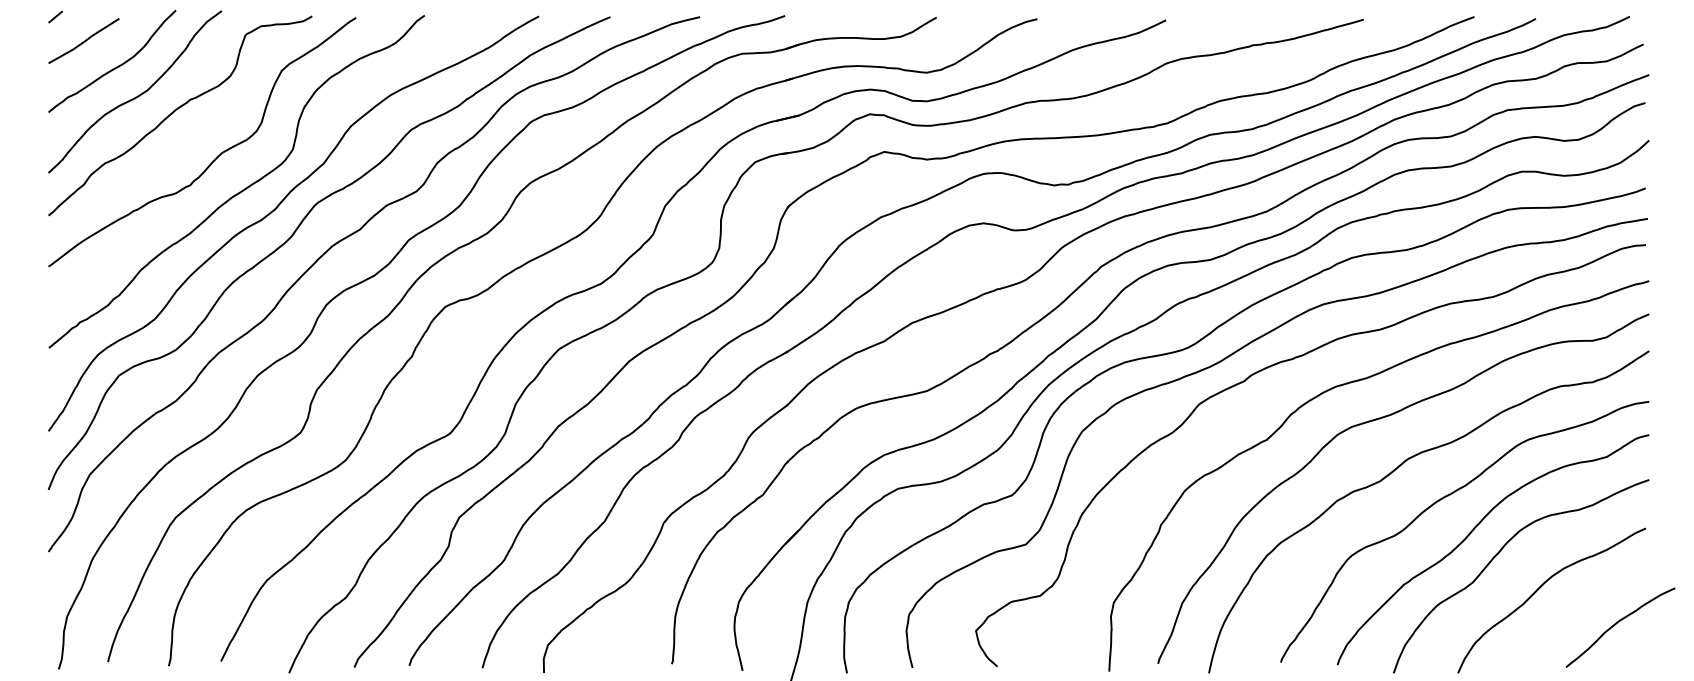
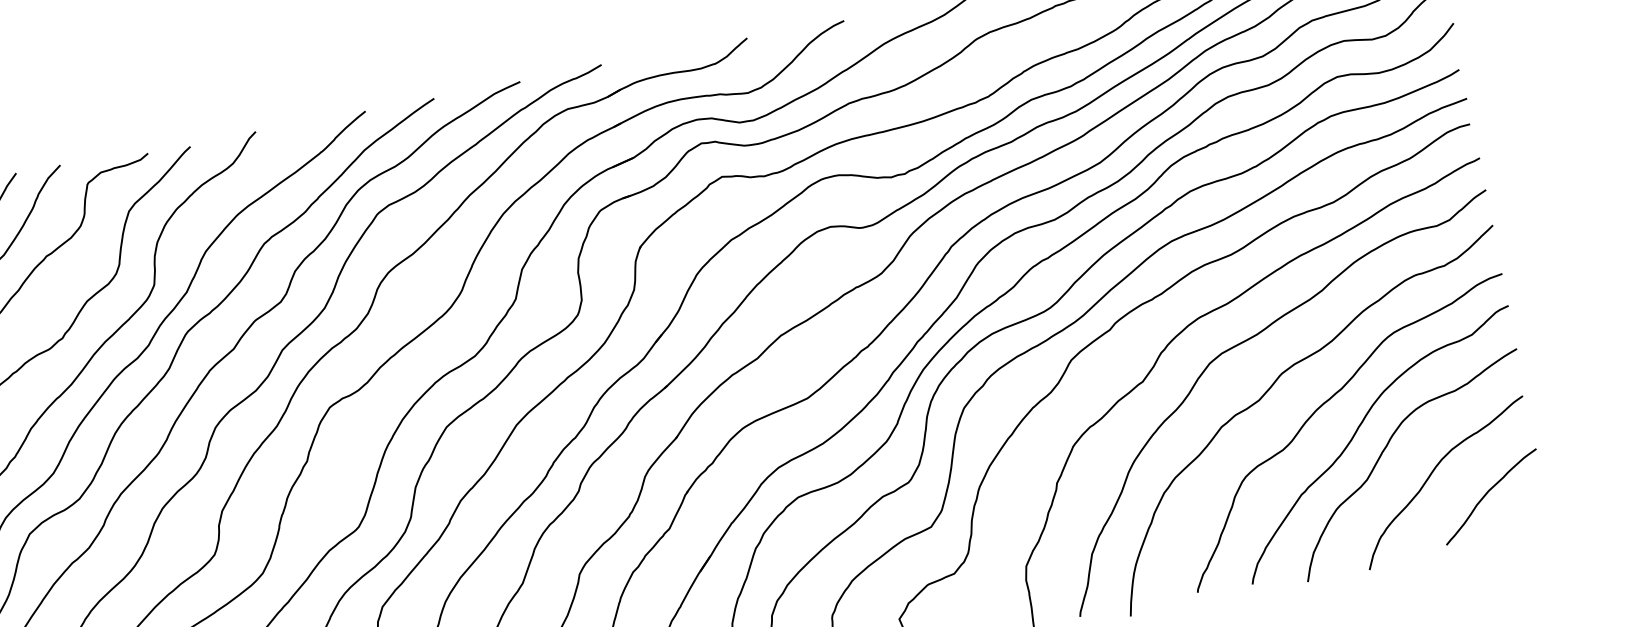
curve: (1617, 623) -> (1487, 493), moved

